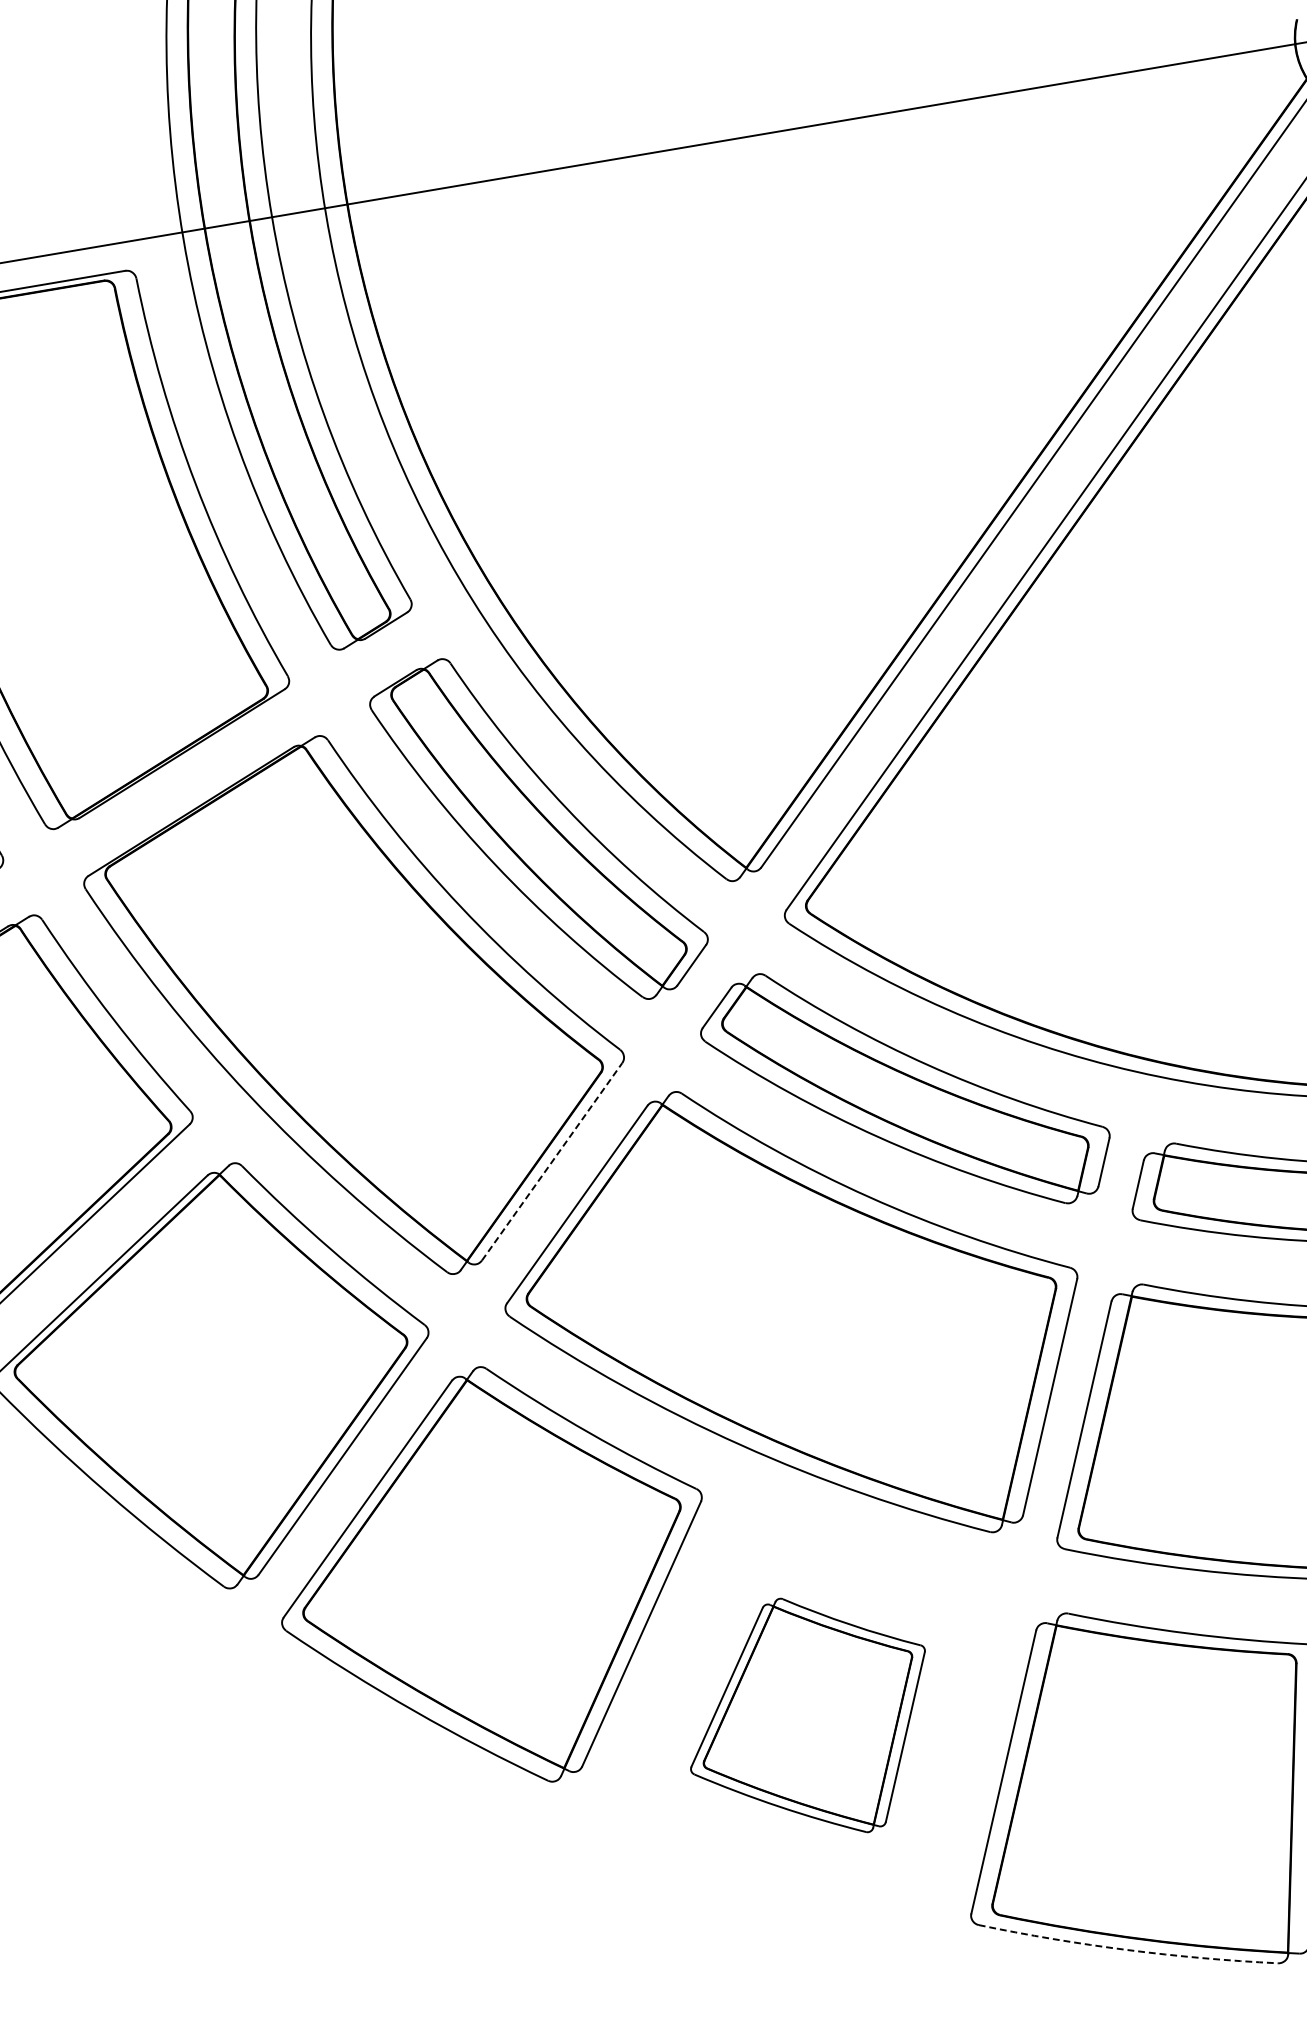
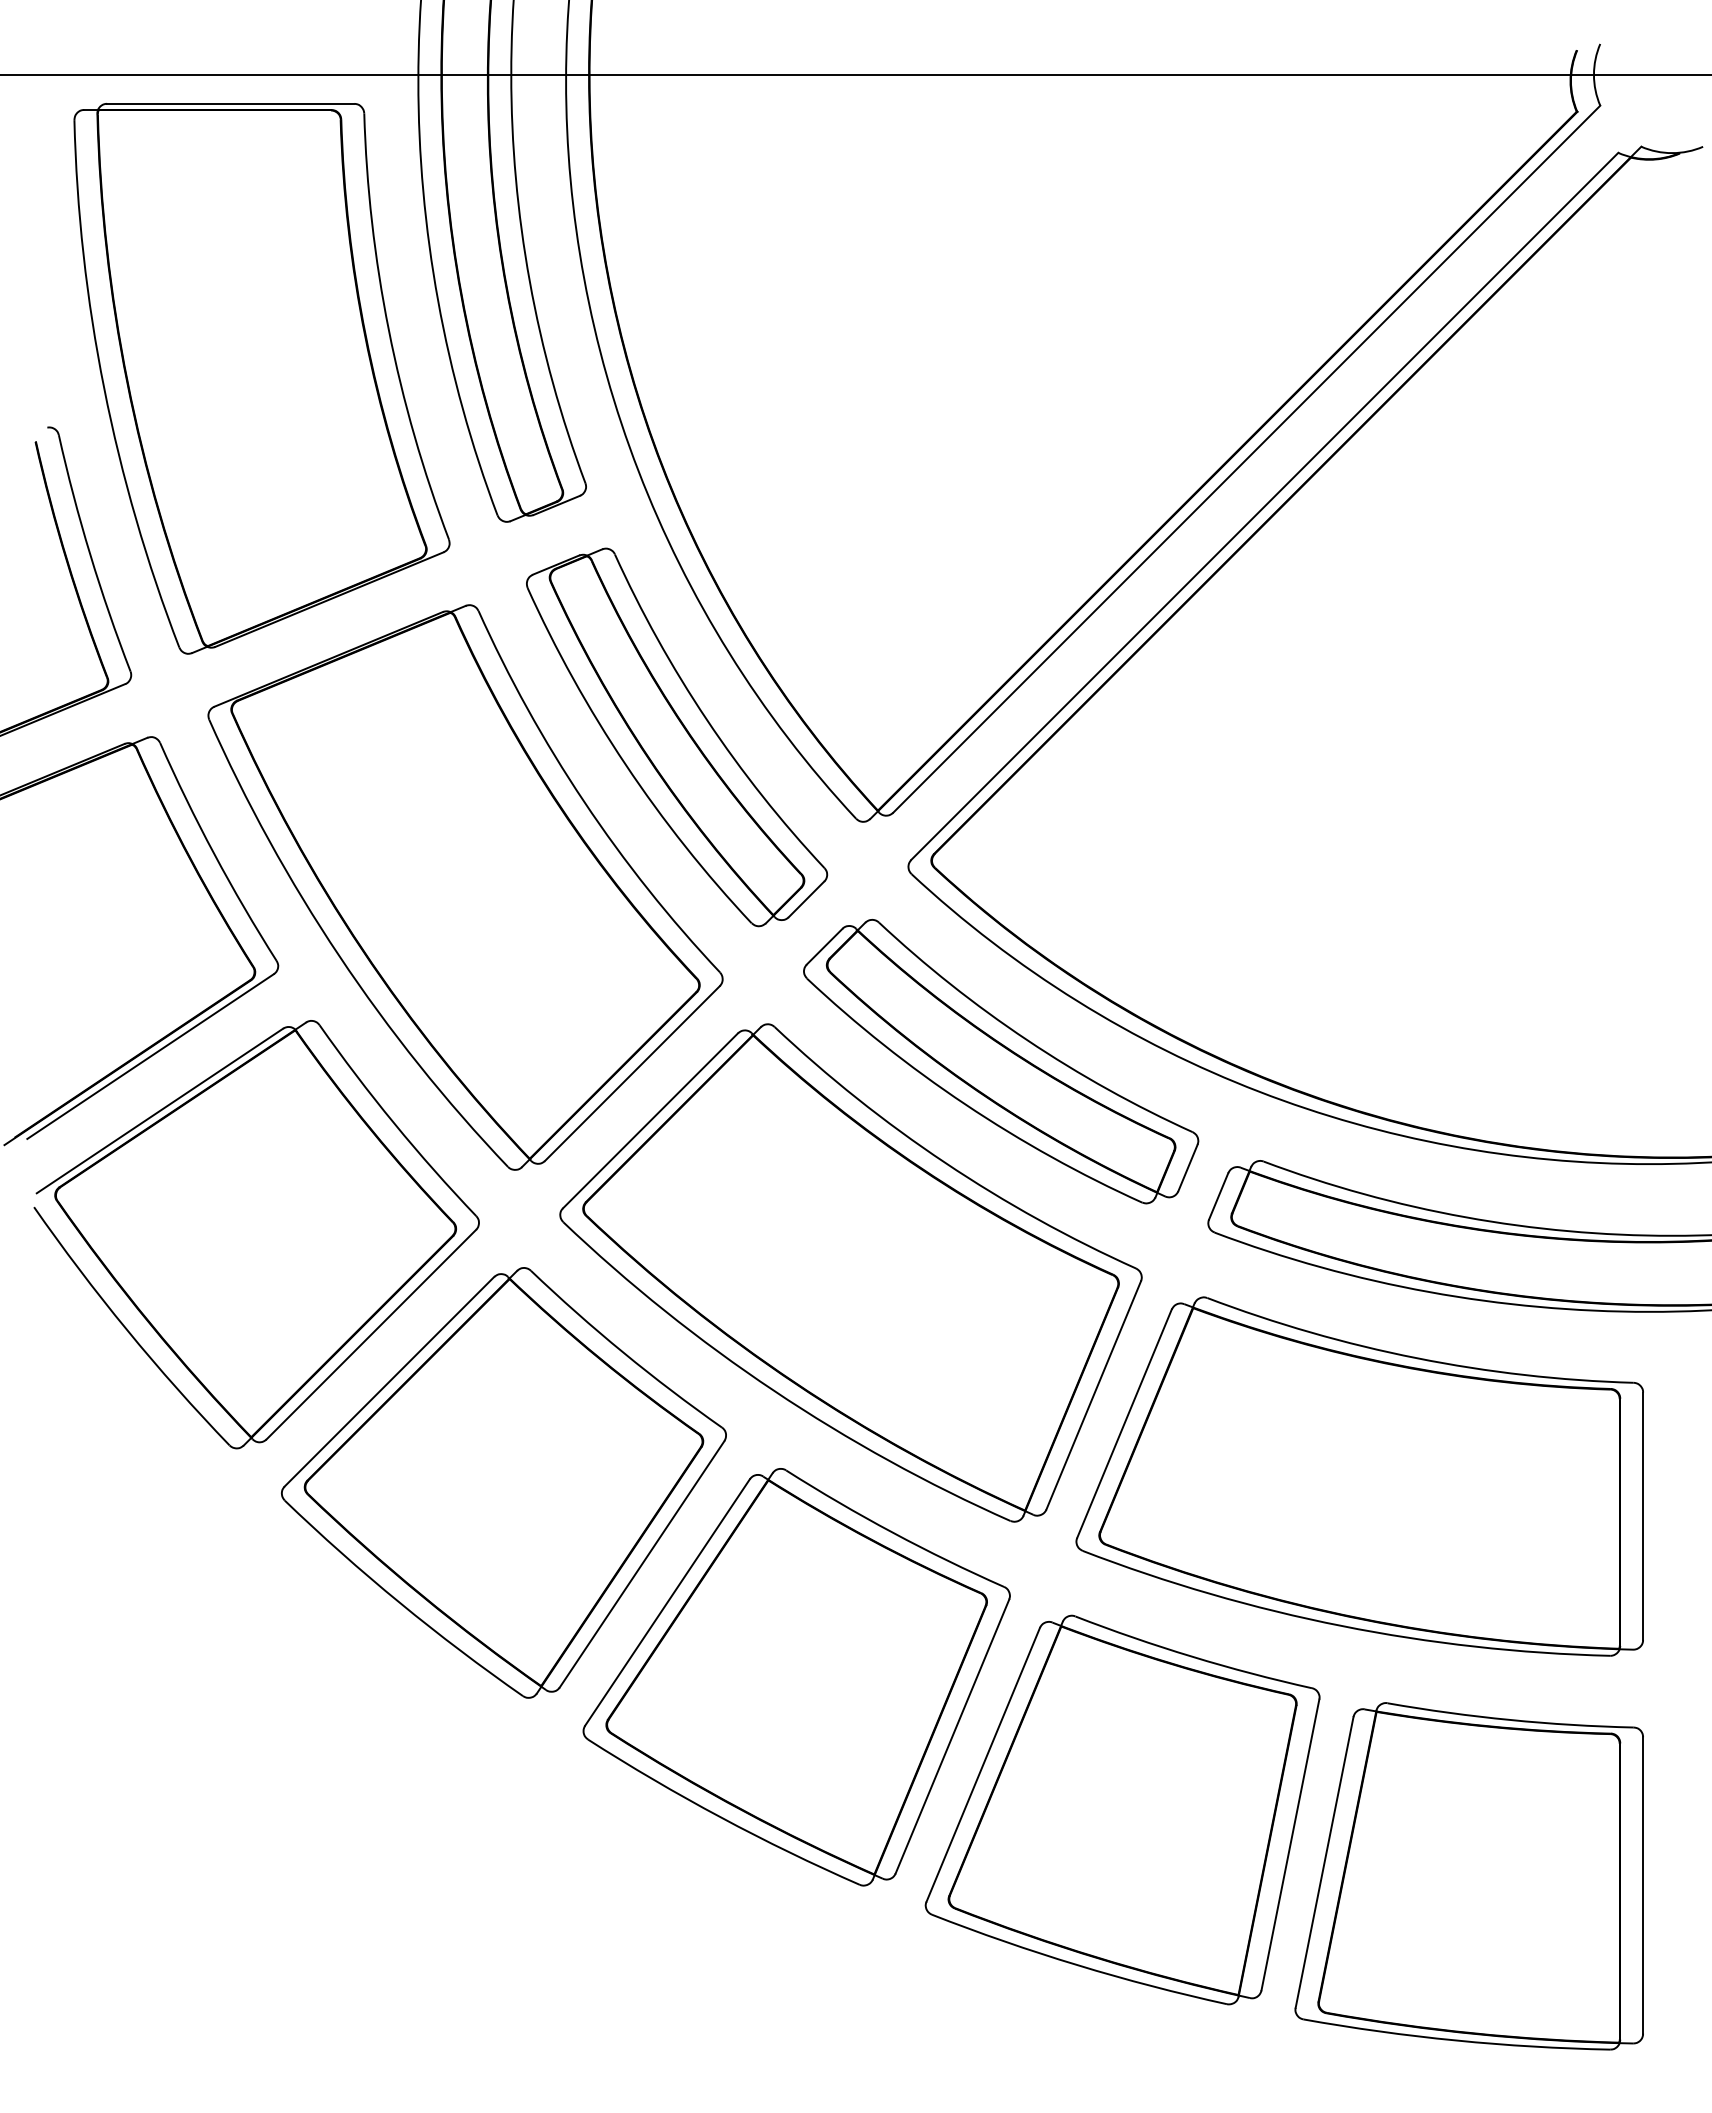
line: (552, 1161) -> (632, 1073), dashed -> solid
part: (809, 1718) -> (796, 1677), size x1.67
arc: (1127, 1950) -> (1077, 1965), dashed -> solid

